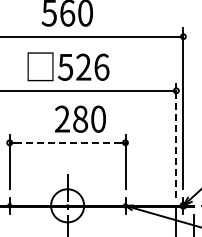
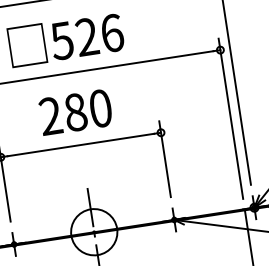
text: (80, 118) -> (75, 111), moved
line: (176, 140) -> (231, 118), dashed -> solid
line: (67, 142) -> (80, 144), dashed -> solid

